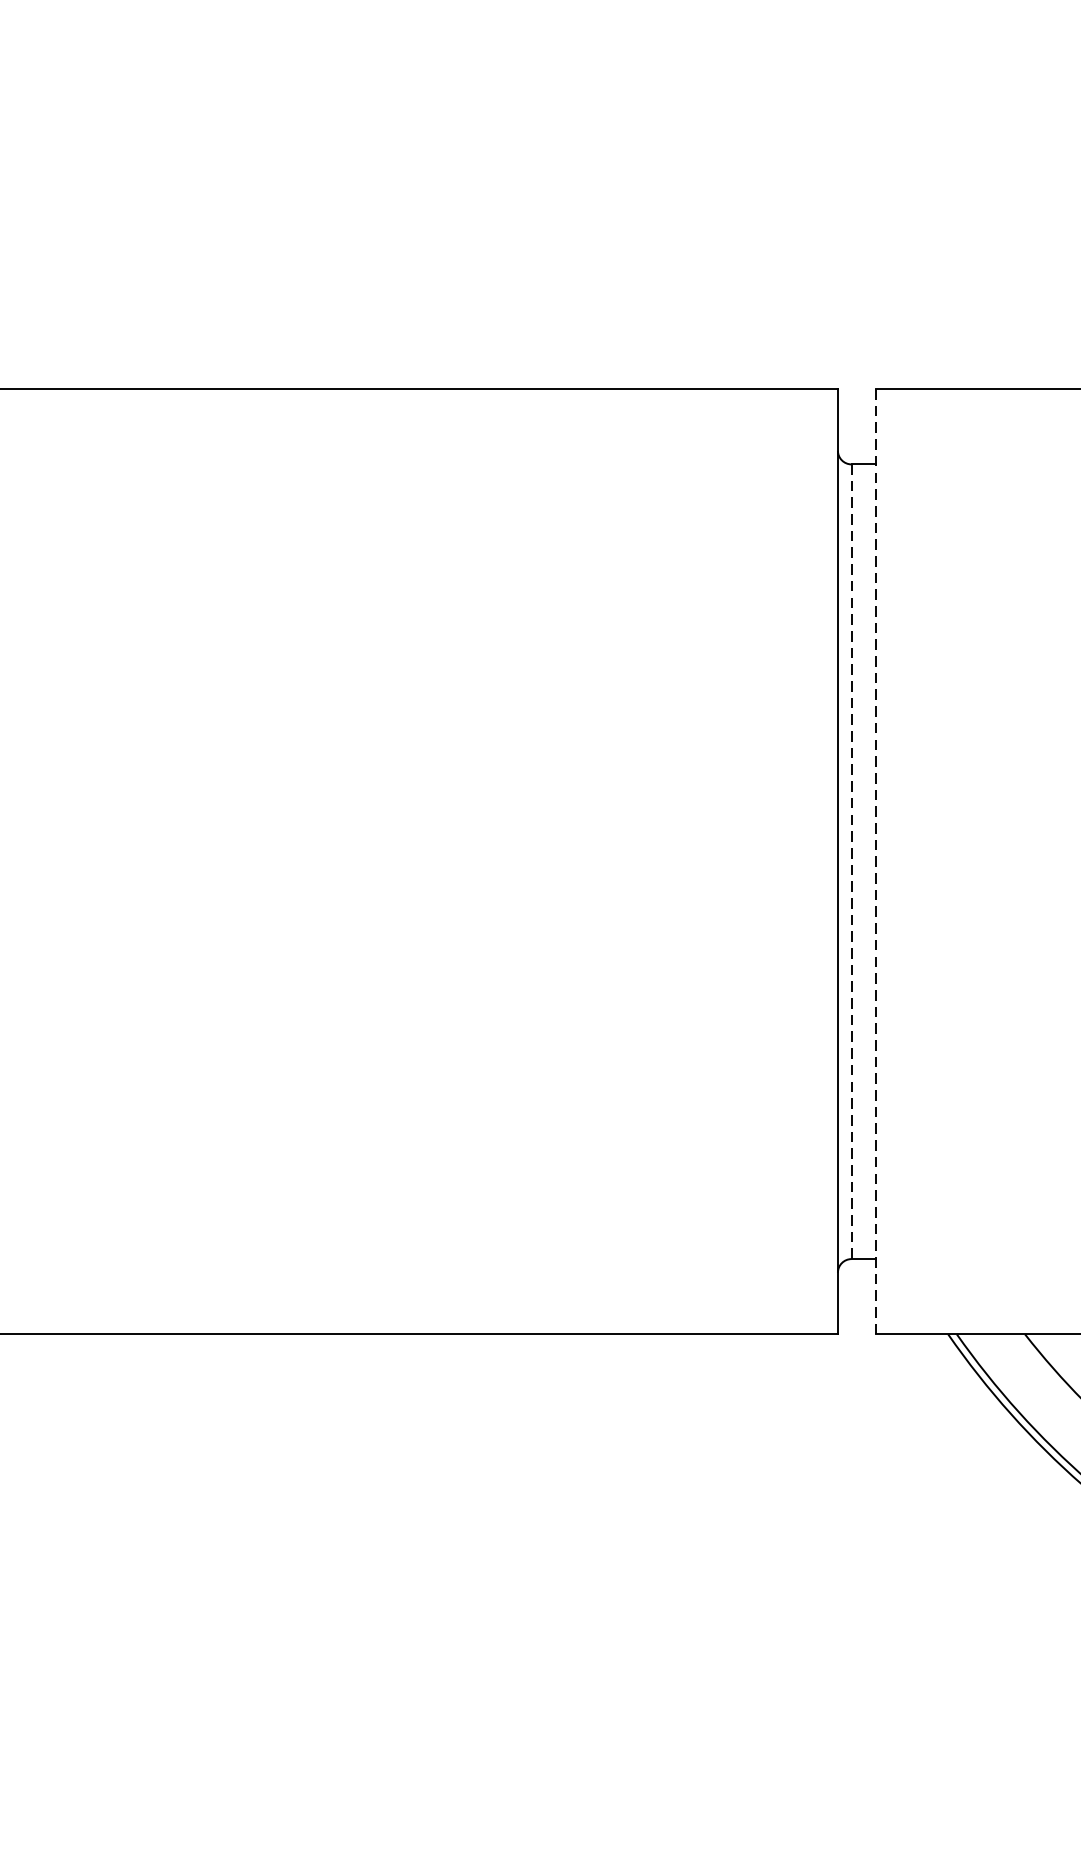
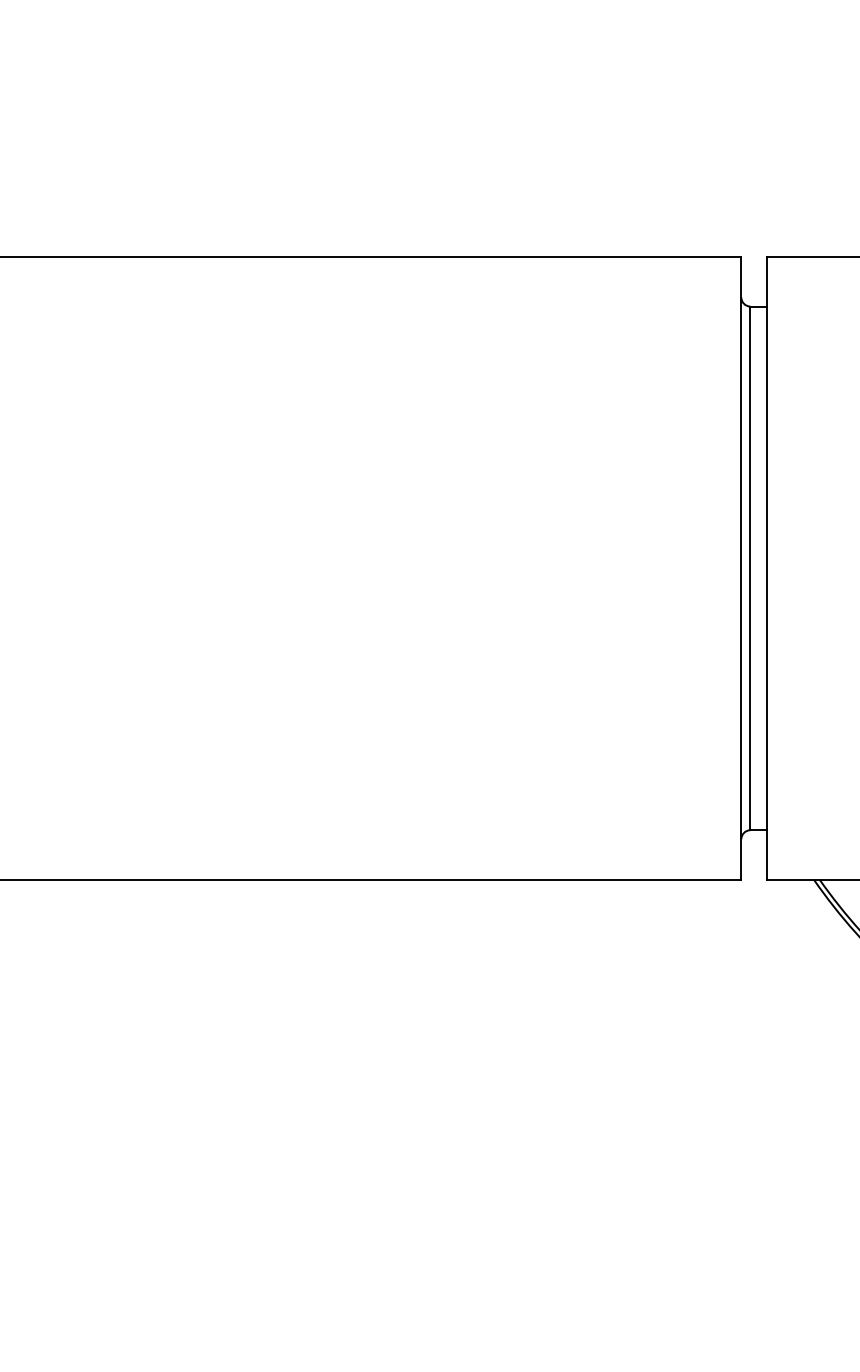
line: (851, 861) -> (750, 568), dashed -> solid
line: (876, 861) -> (766, 568), dashed -> solid

